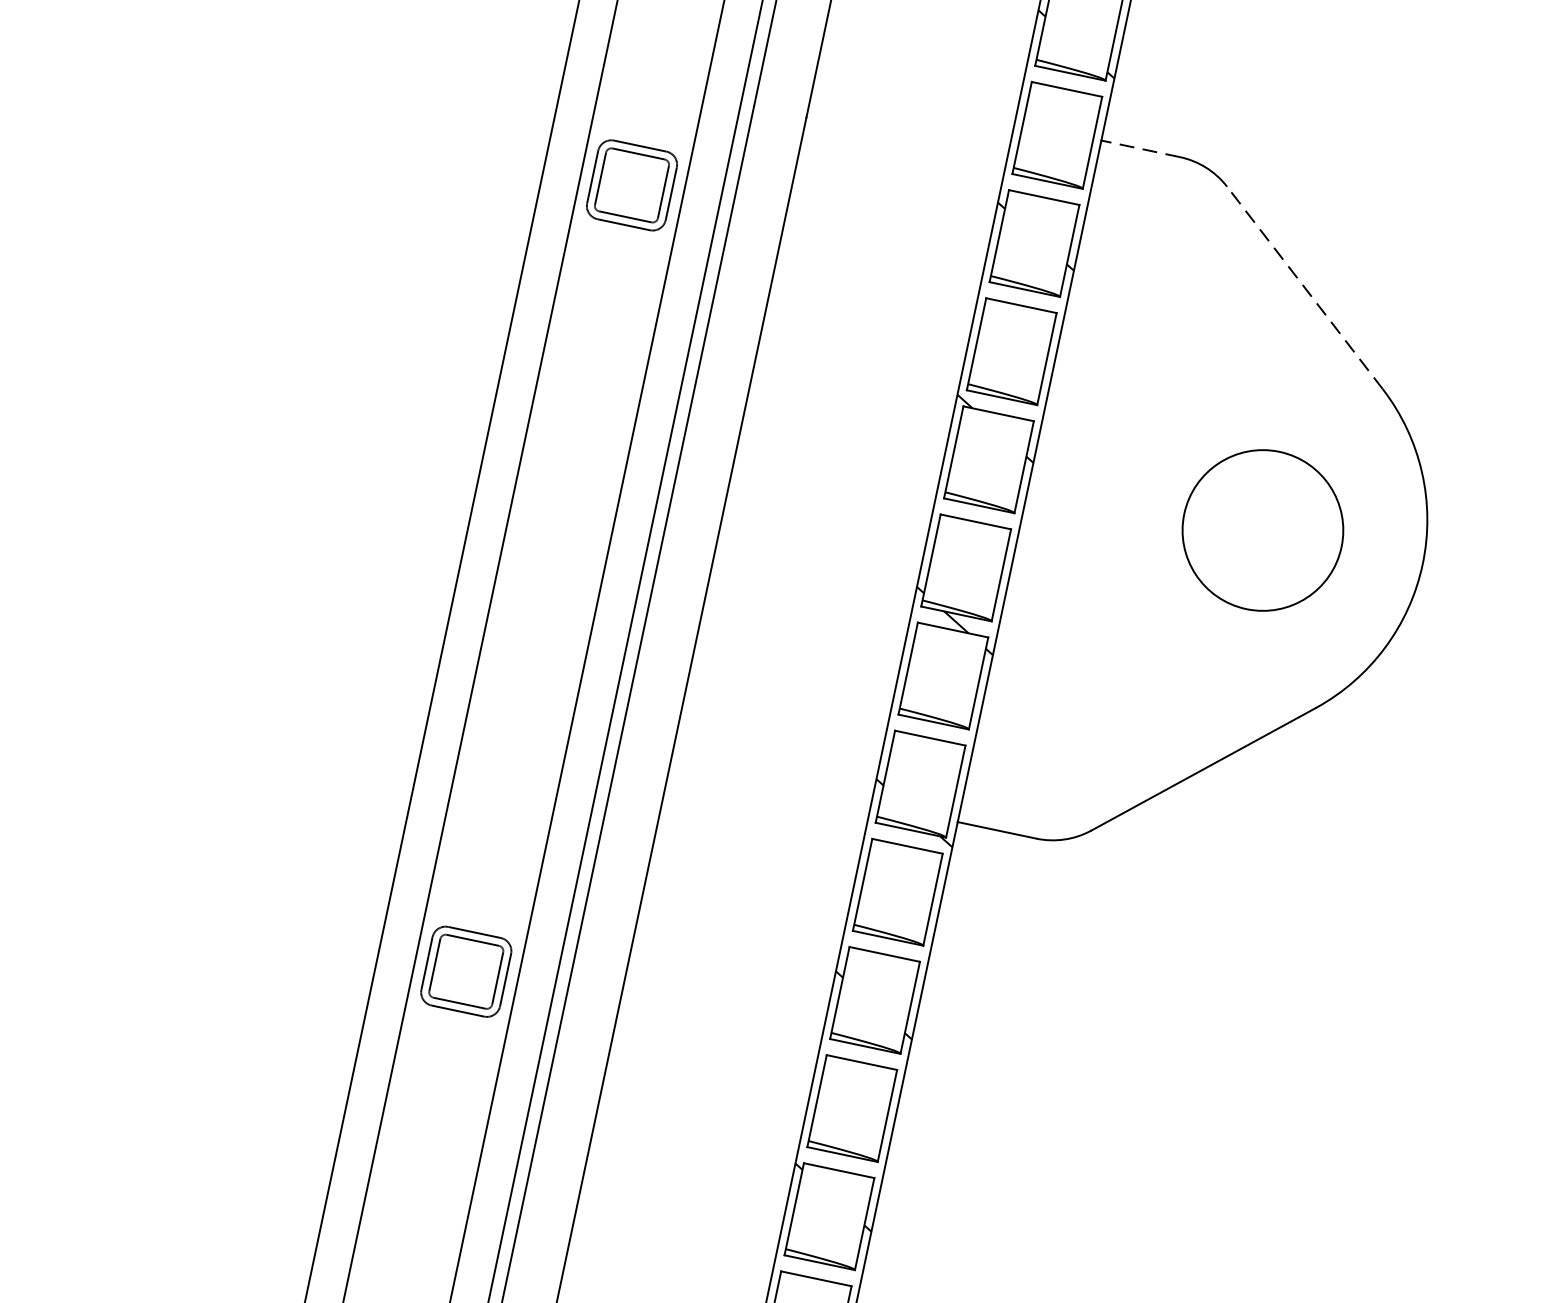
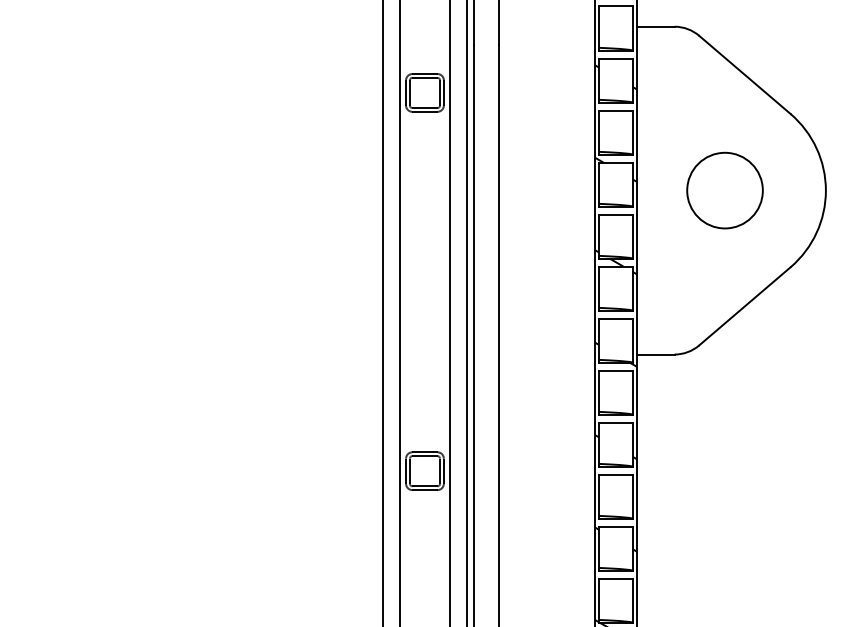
line: (1140, 148) -> (655, 26), dashed -> solid
line: (1304, 287) -> (744, 74), dashed -> solid
circle: (1261, 529) -> (724, 190), moved

